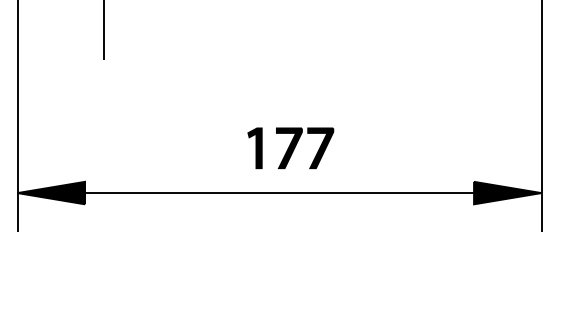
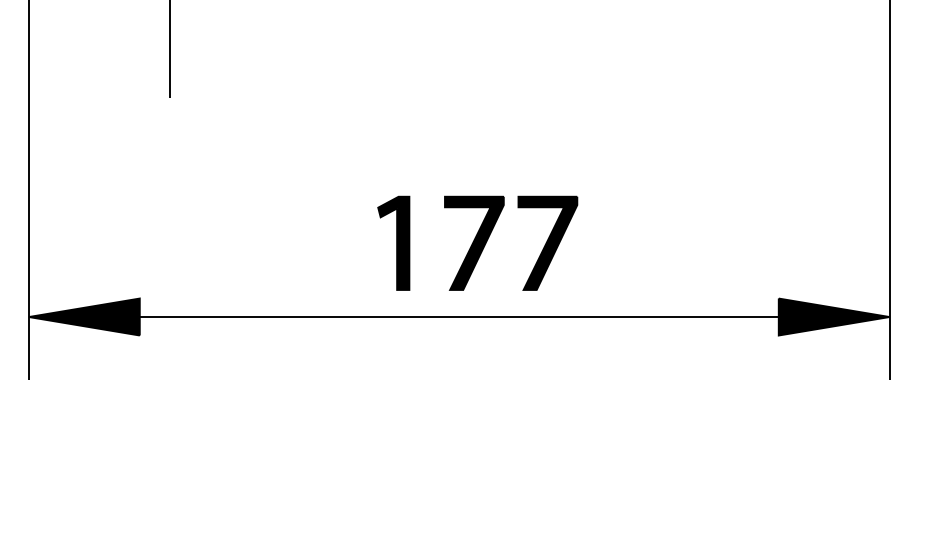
part: (290, 148) -> (477, 243), size x1.43

